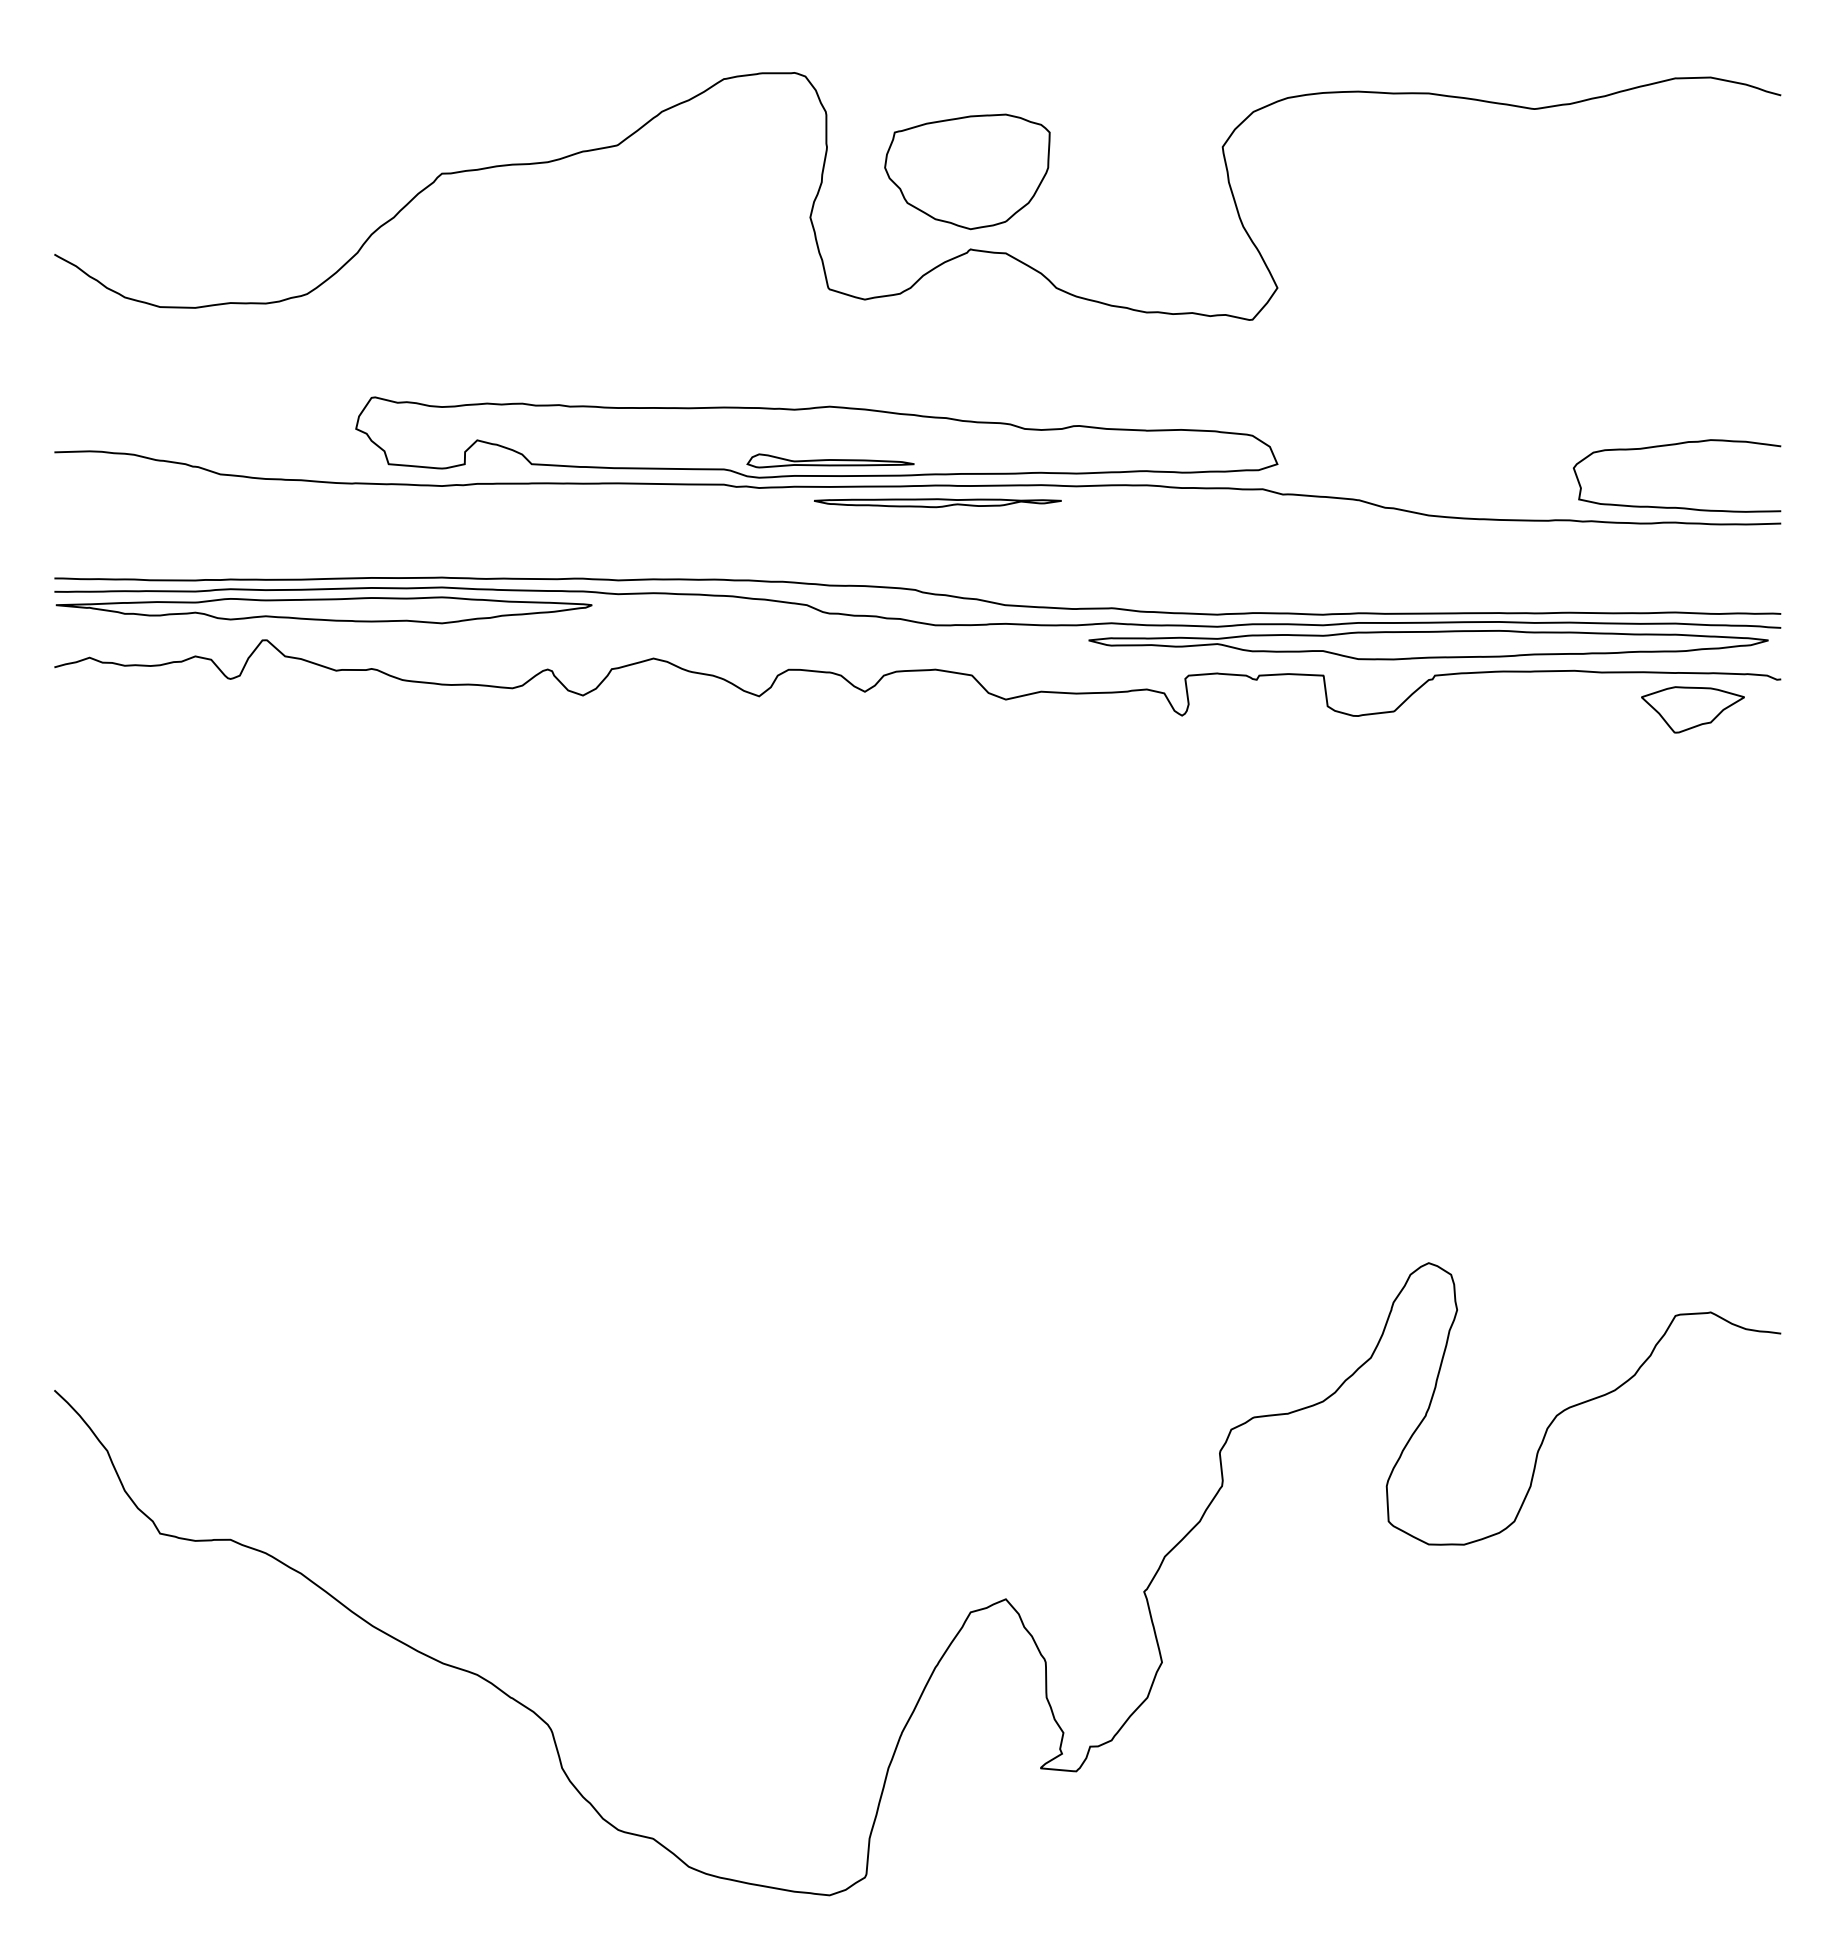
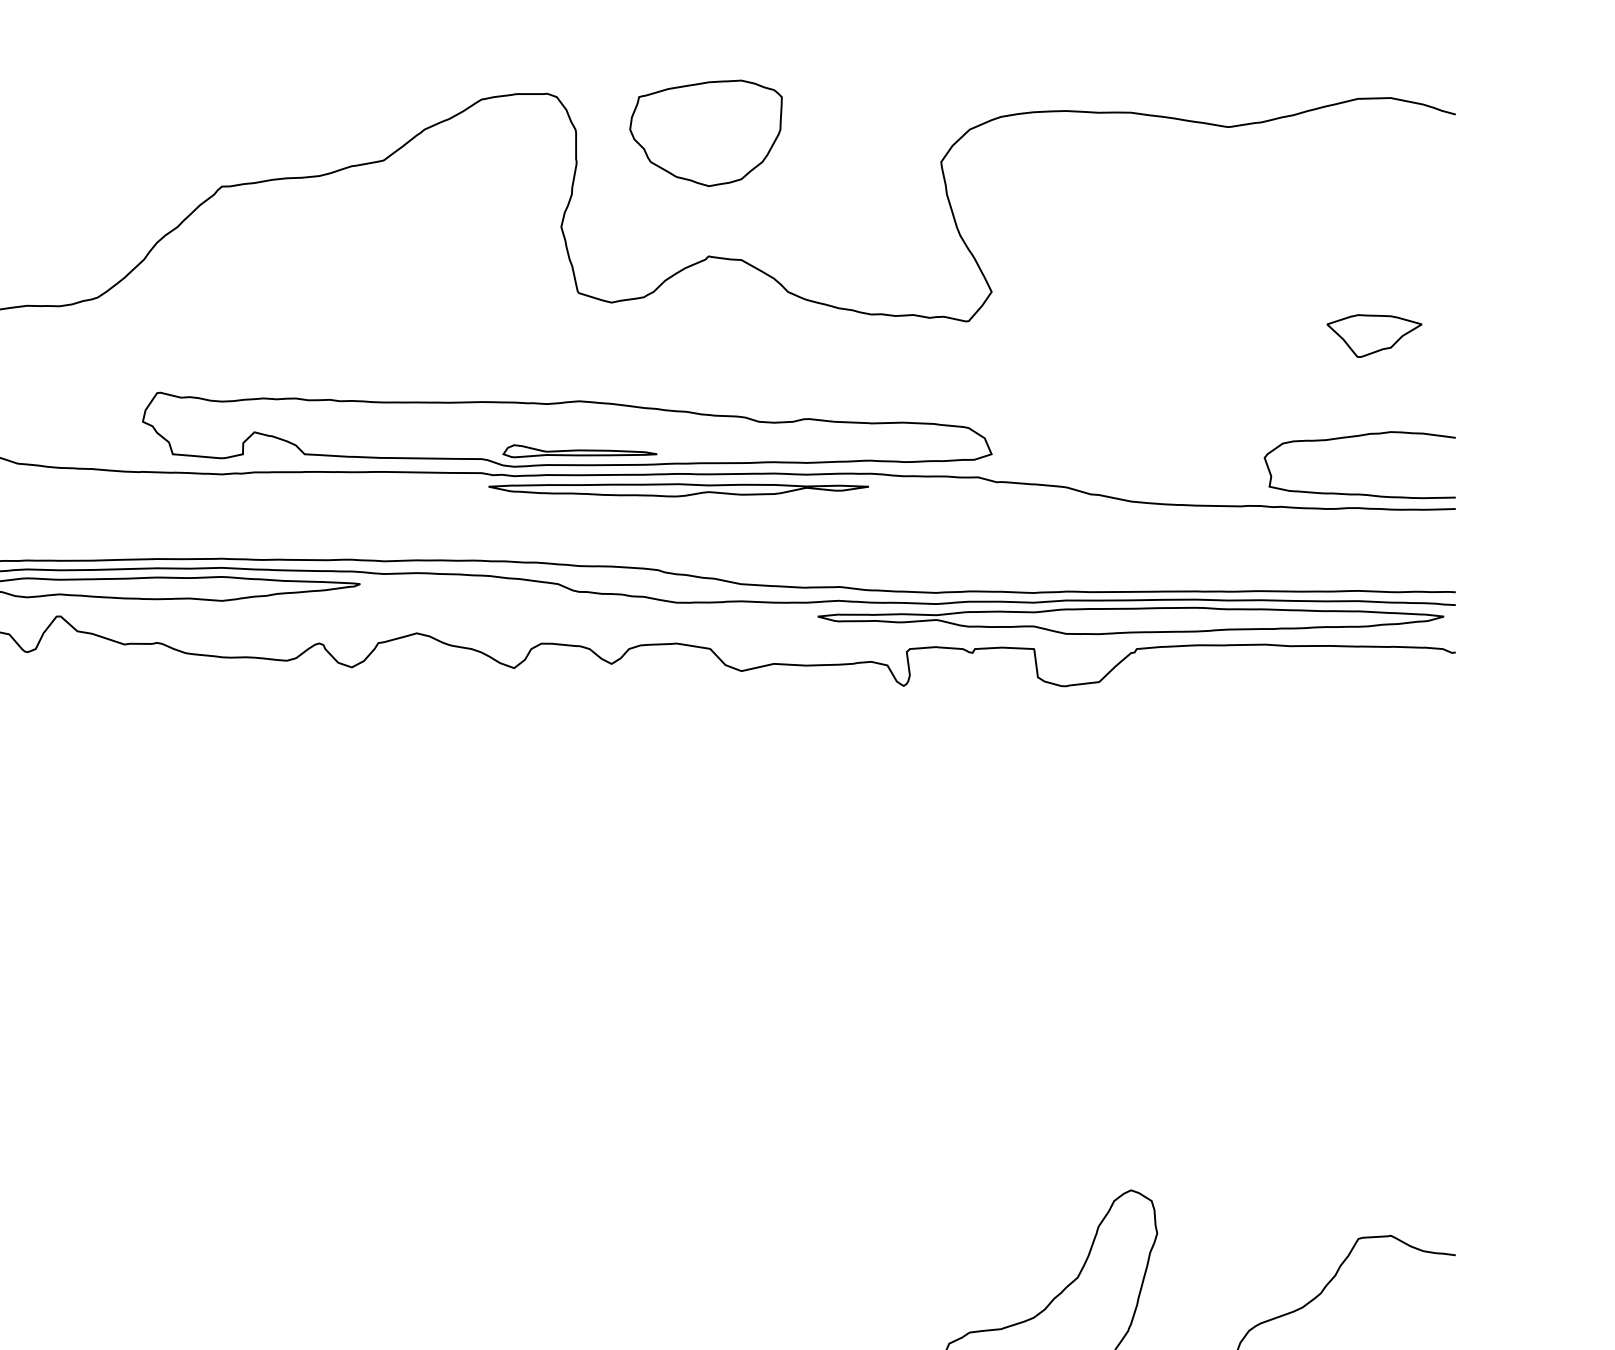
part: (967, 171) -> (706, 133), moved
part: (937, 502) -> (678, 489), size x1.67
part: (1692, 709) -> (1374, 335), moved

